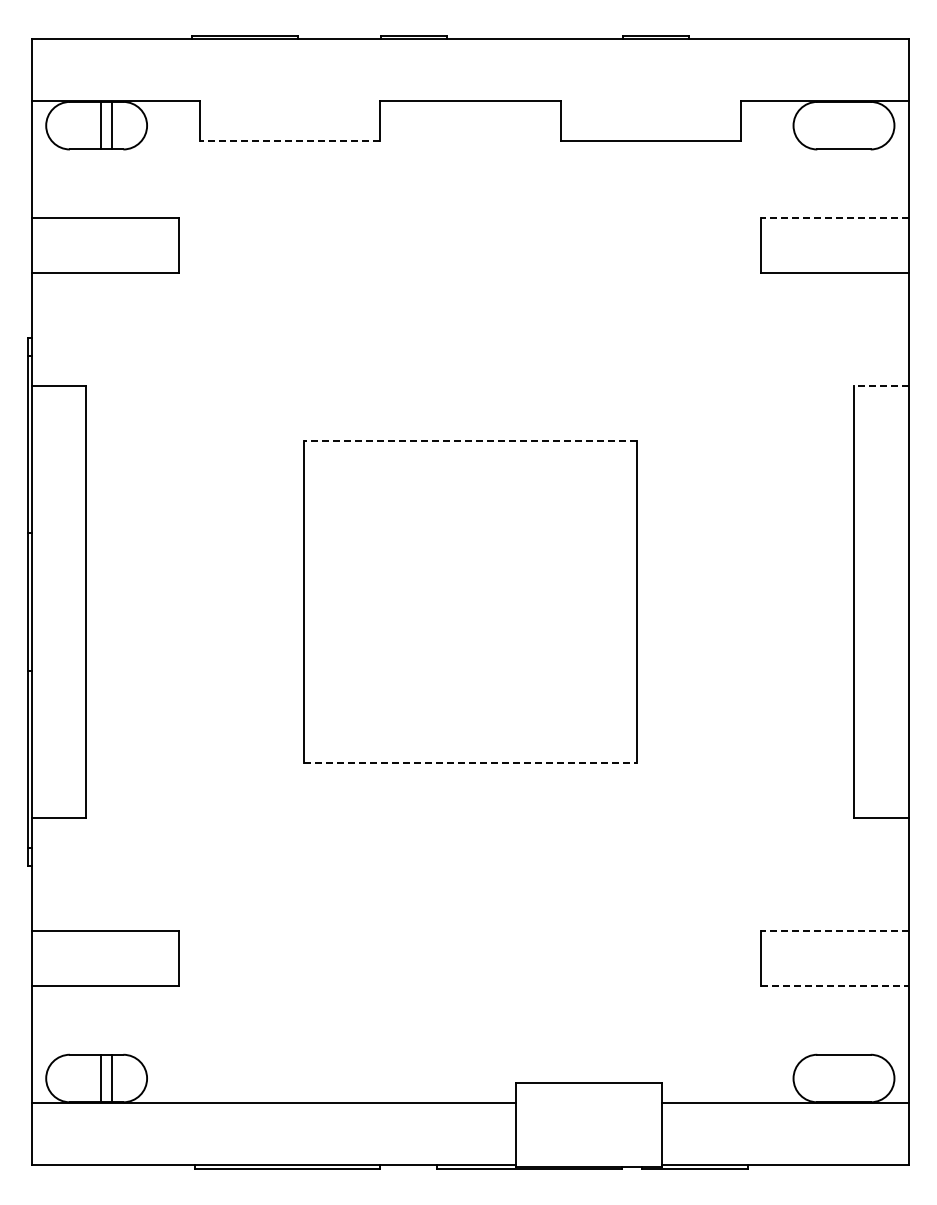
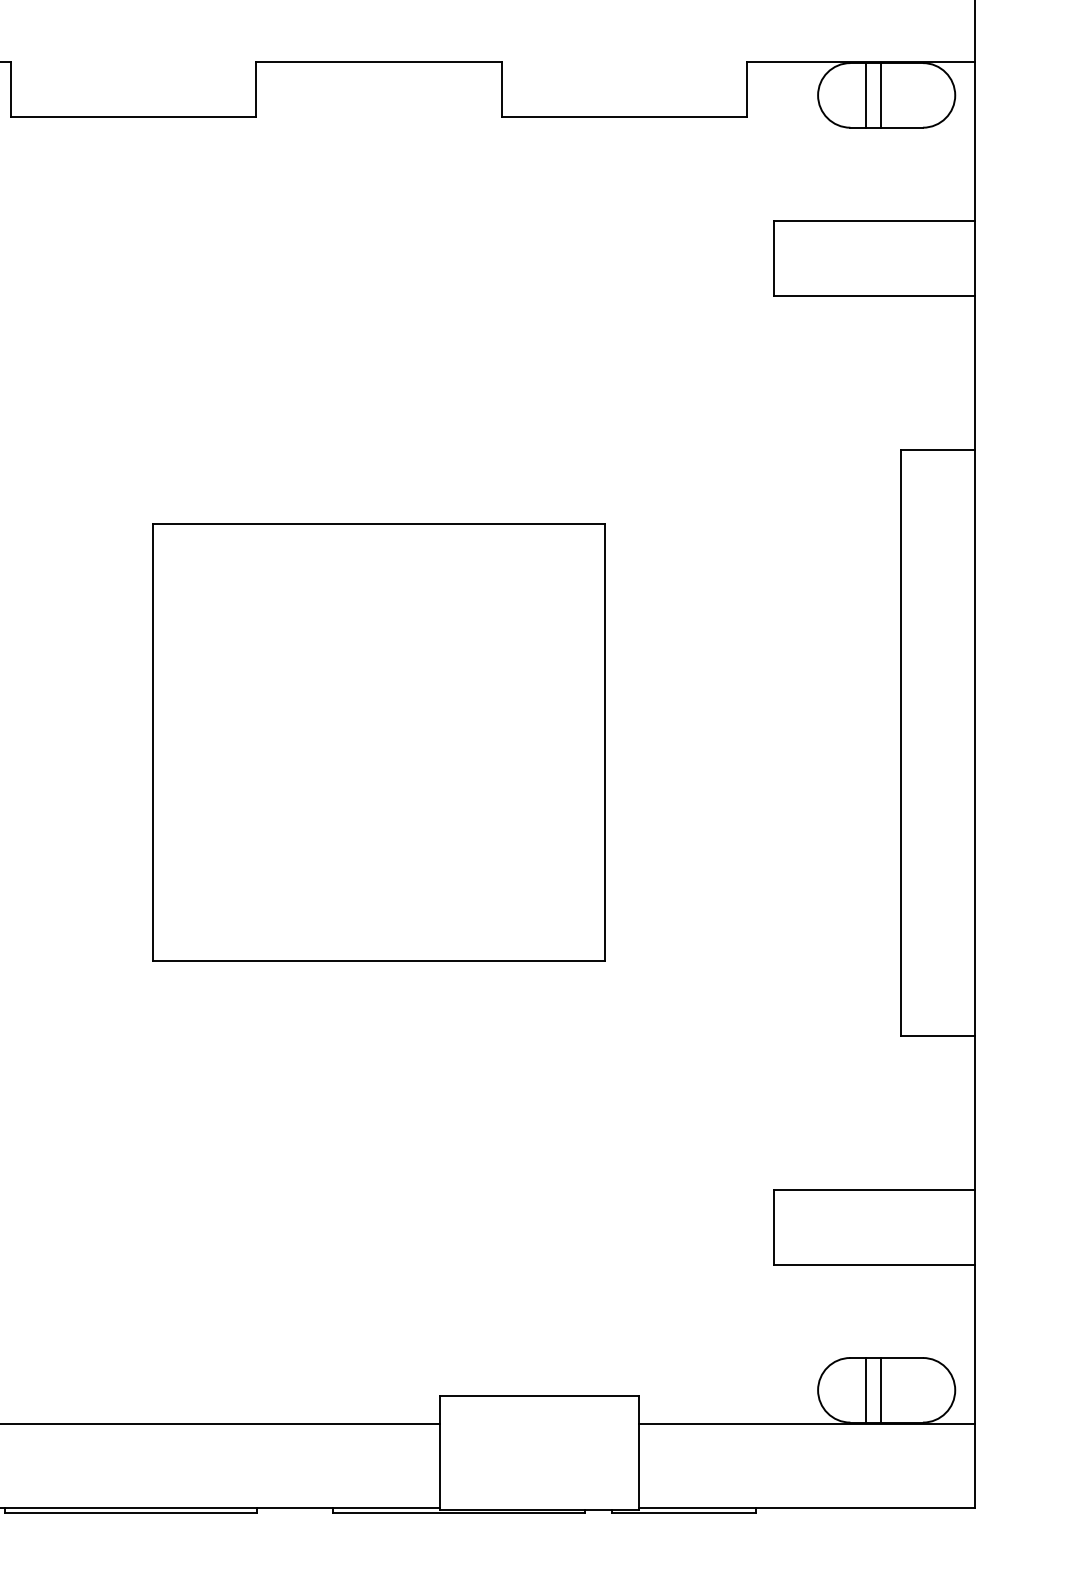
line: (828, 125) -> (865, 95), added
line: (839, 125) -> (880, 95), added
line: (289, 141) -> (133, 116), dashed -> solid
line: (835, 218) -> (875, 221), dashed -> solid
line: (881, 386) -> (937, 449), dashed -> solid
line: (469, 441) -> (377, 524), dashed -> solid
line: (470, 763) -> (379, 962), dashed -> solid
line: (835, 931) -> (875, 1190), dashed -> solid
line: (835, 986) -> (875, 1265), dashed -> solid
line: (828, 1078) -> (865, 1390), added
line: (839, 1078) -> (880, 1390), added

